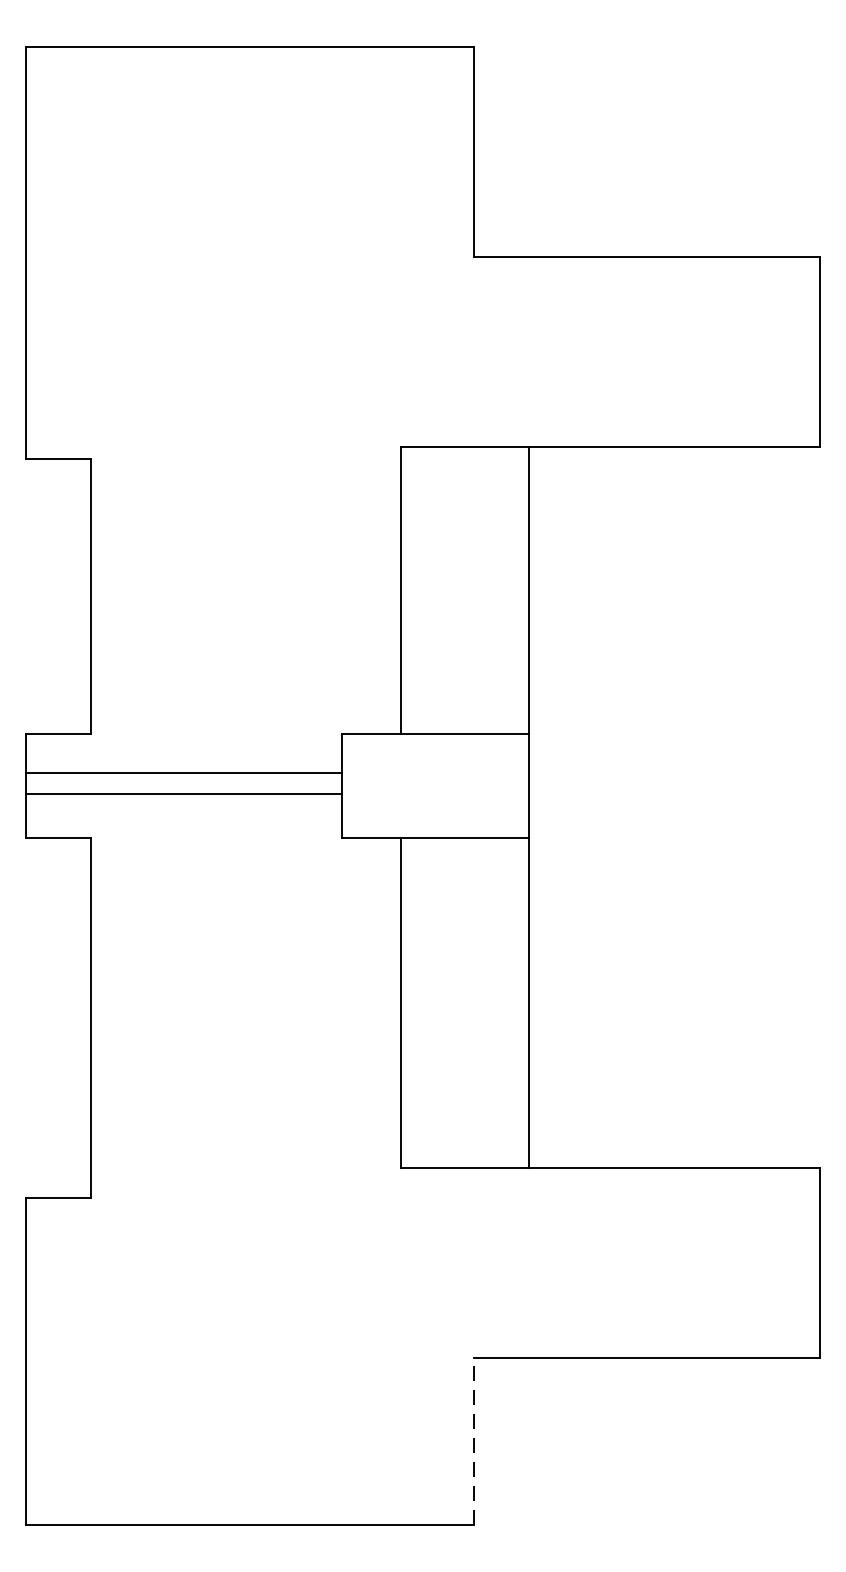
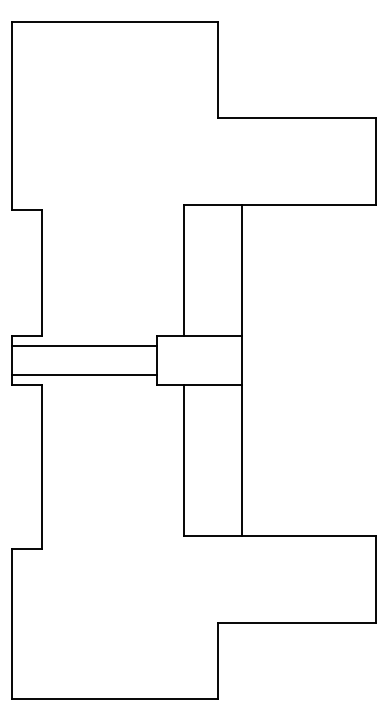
line: (182, 772) -> (83, 374), moved
line: (182, 794) -> (83, 346), moved
line: (474, 1440) -> (217, 660), dashed -> solid

